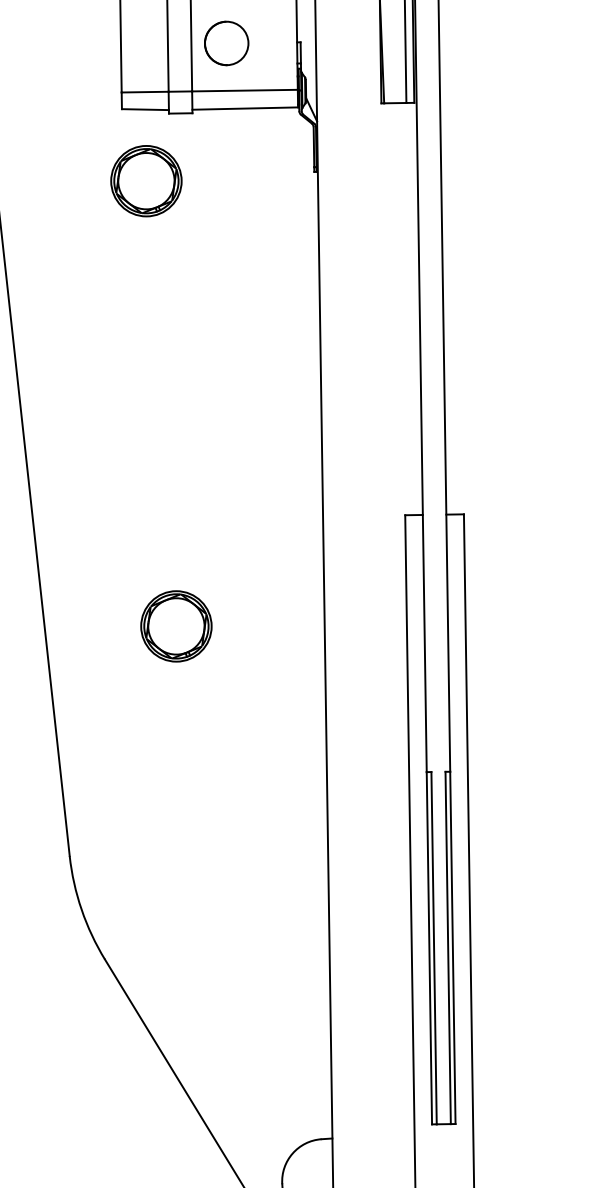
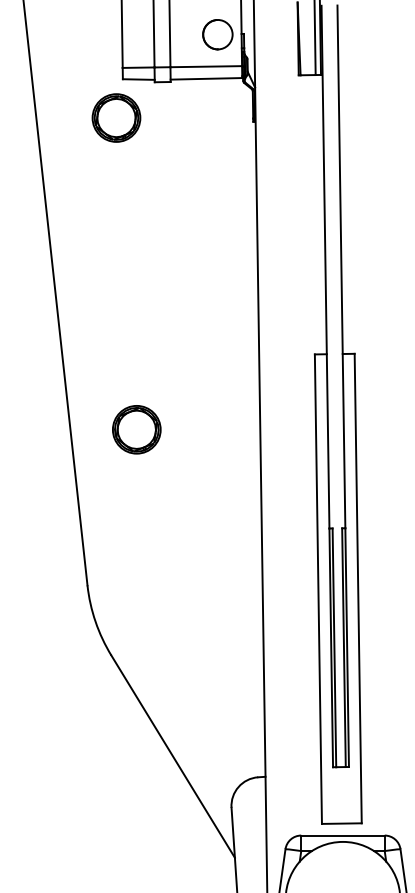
part: (226, 43) -> (217, 34), moved
part: (146, 180) -> (116, 117), moved
part: (175, 626) -> (136, 429), moved

